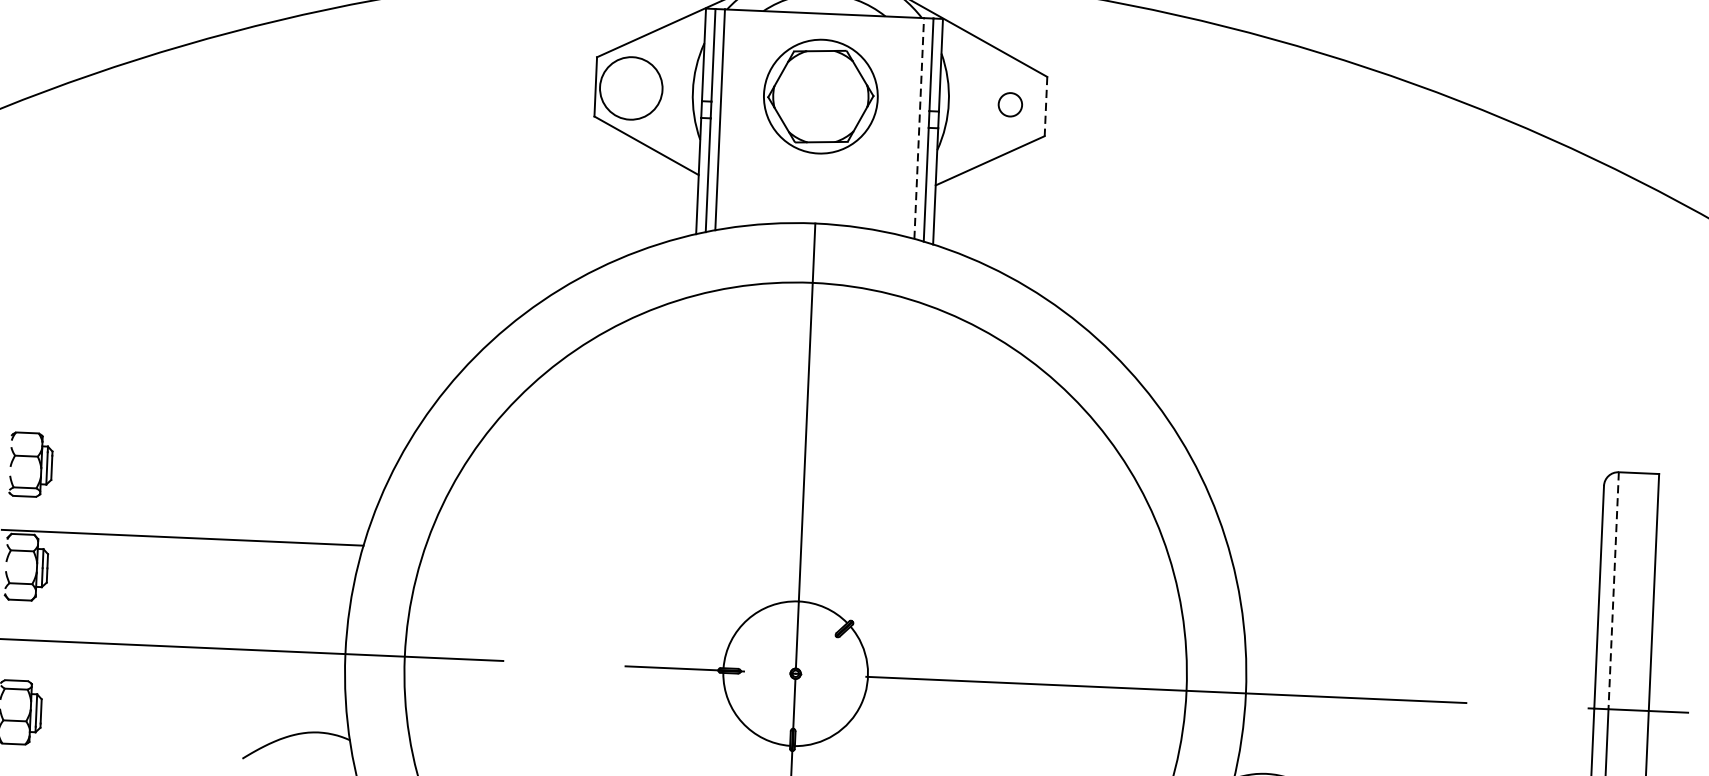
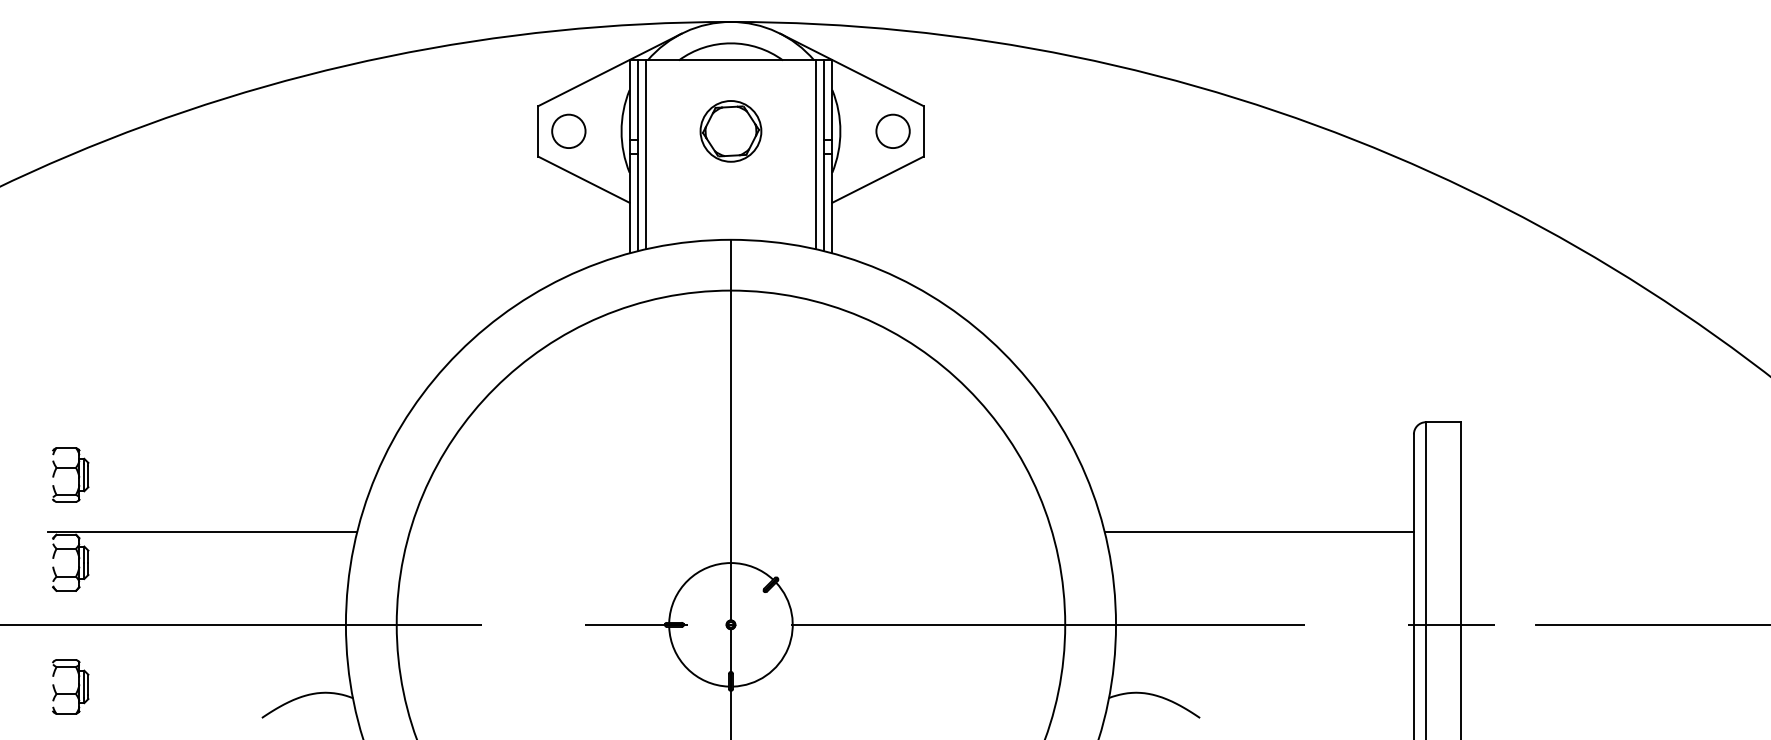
circle: (630, 88) -> (568, 131), size x0.62
part: (820, 96) -> (730, 131), size x0.62
circle: (1009, 103) -> (892, 130), size x1.67
line: (1046, 106) -> (923, 131), dashed -> solid
line: (919, 128) -> (816, 154), dashed -> solid
line: (1417, 591) -> (1258, 531), added
line: (1614, 591) -> (1426, 524), dashed -> solid

